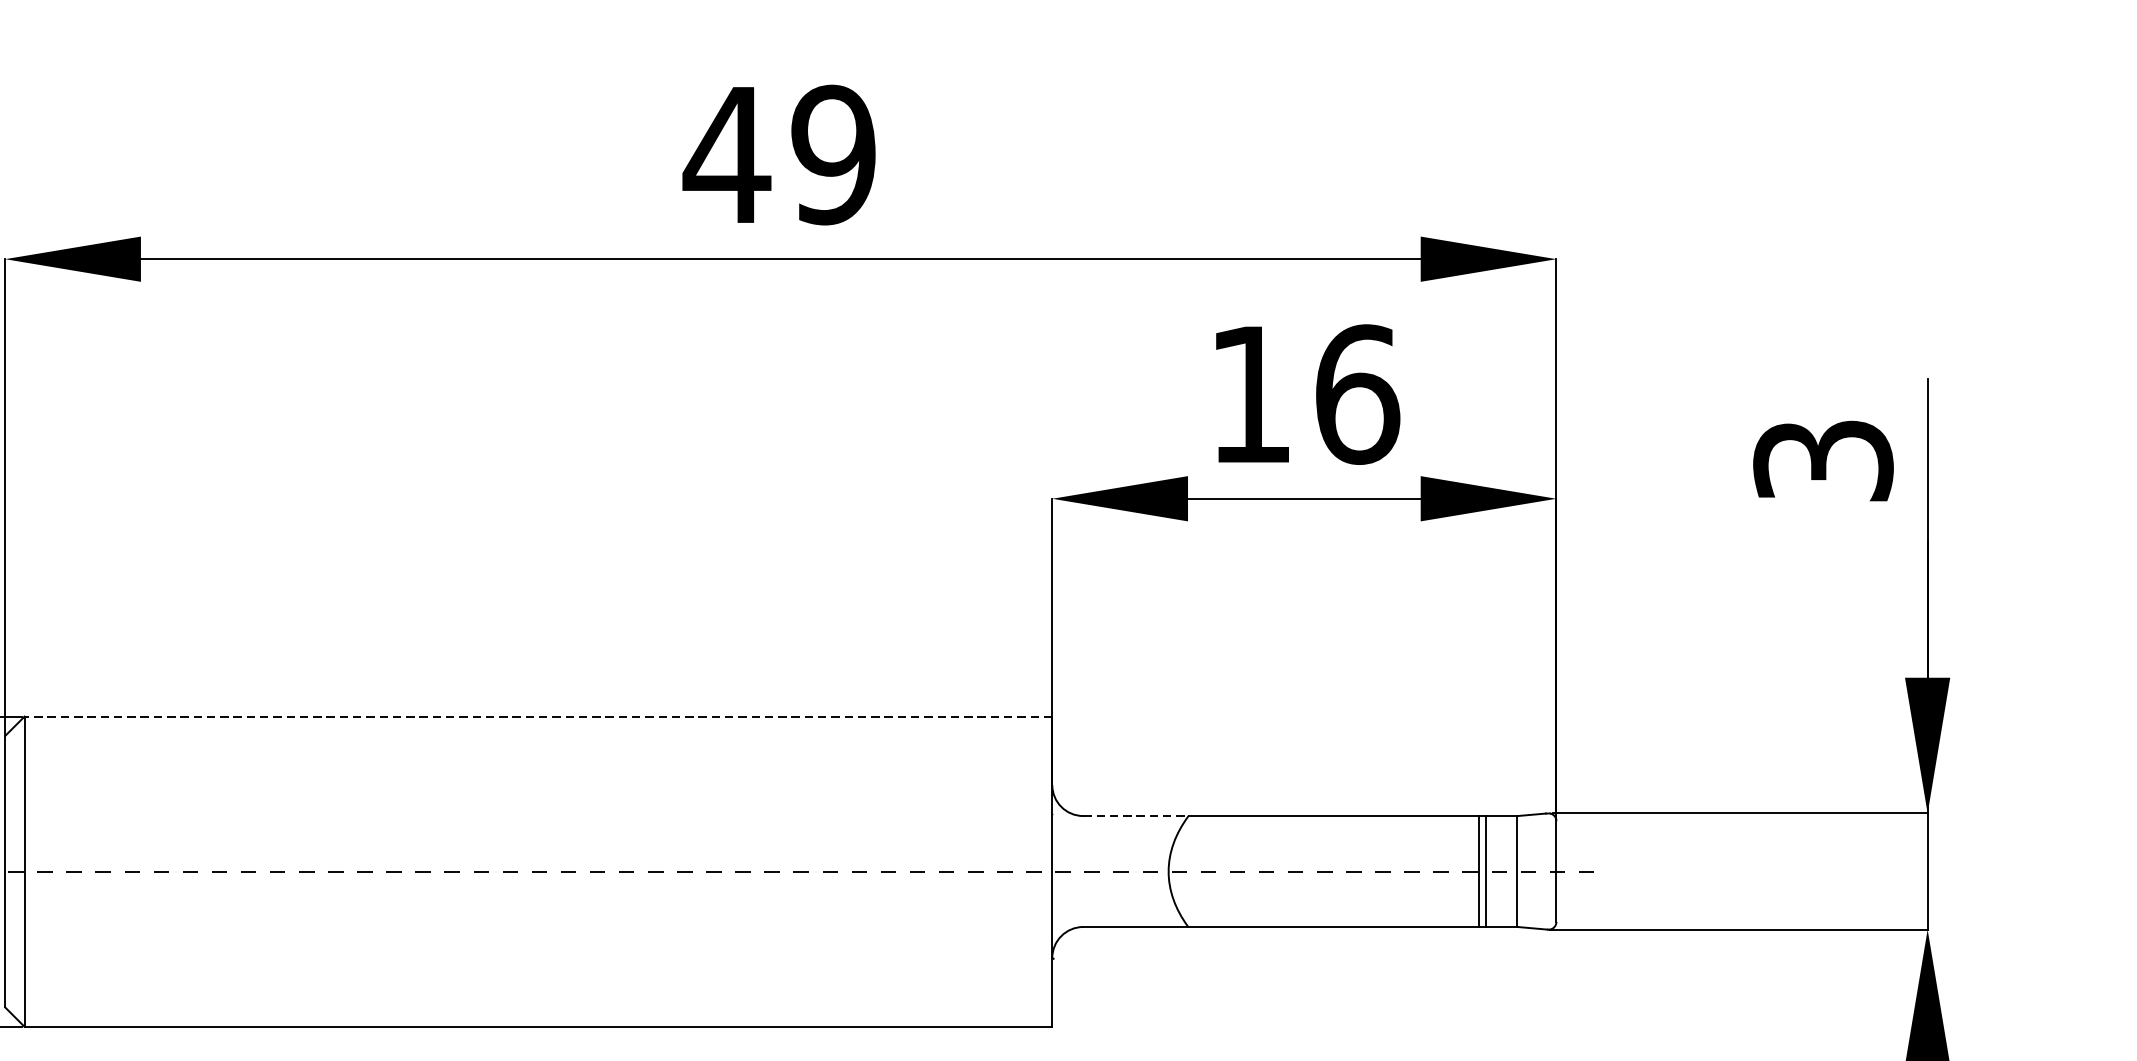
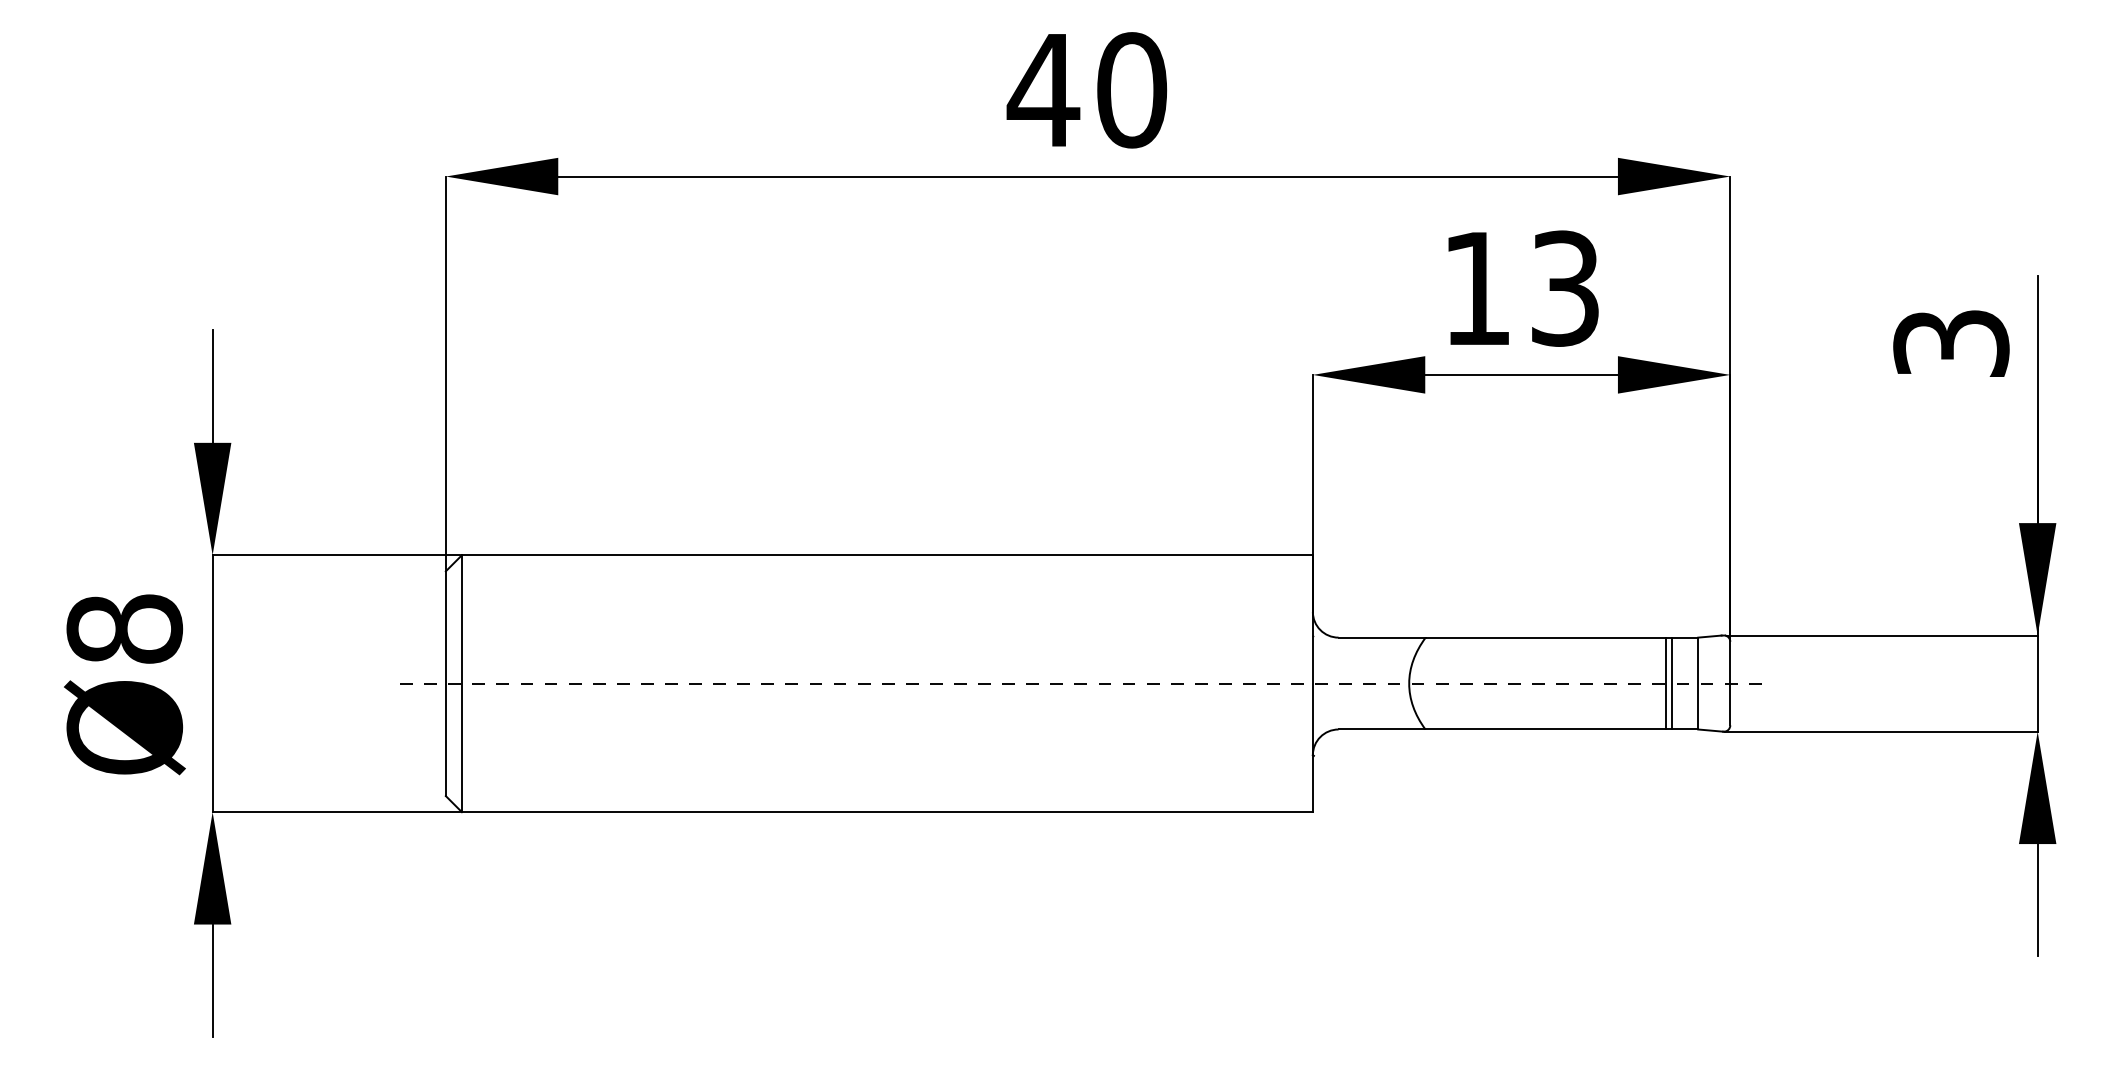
text: (833, 155) -> (1131, 90), 49 -> 40
text: (1358, 394) -> (1566, 288), 16 -> 13
line: (537, 716) -> (886, 555), dashed -> solid
line: (1136, 815) -> (1382, 637), dashed -> solid

